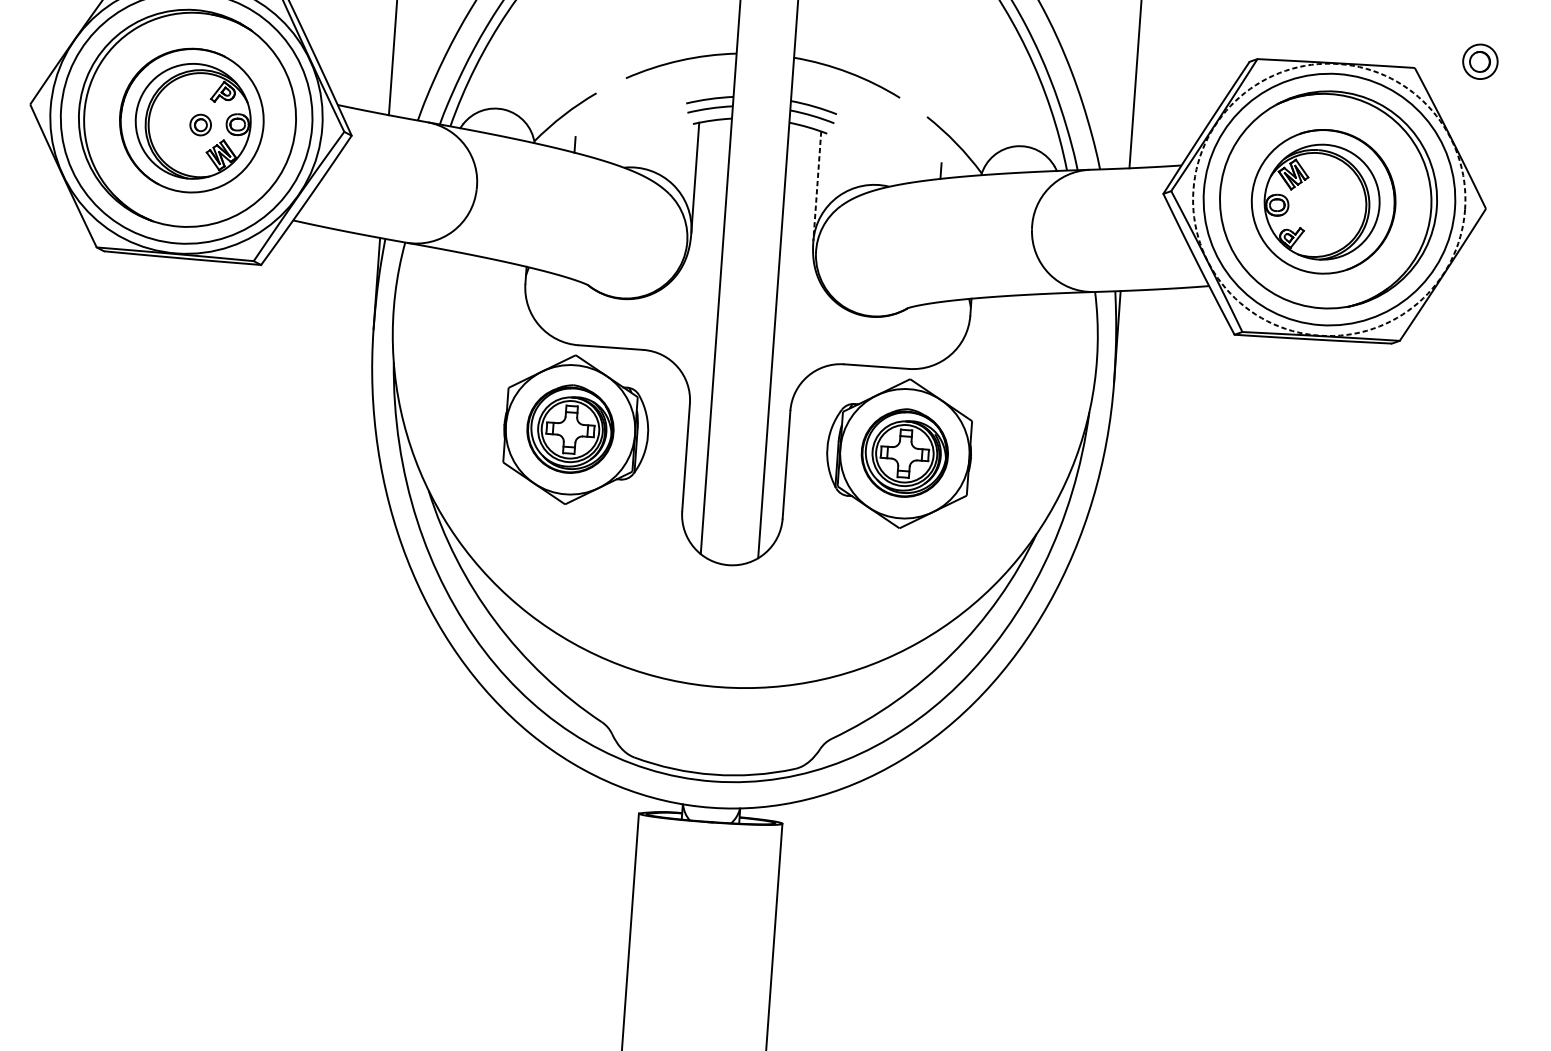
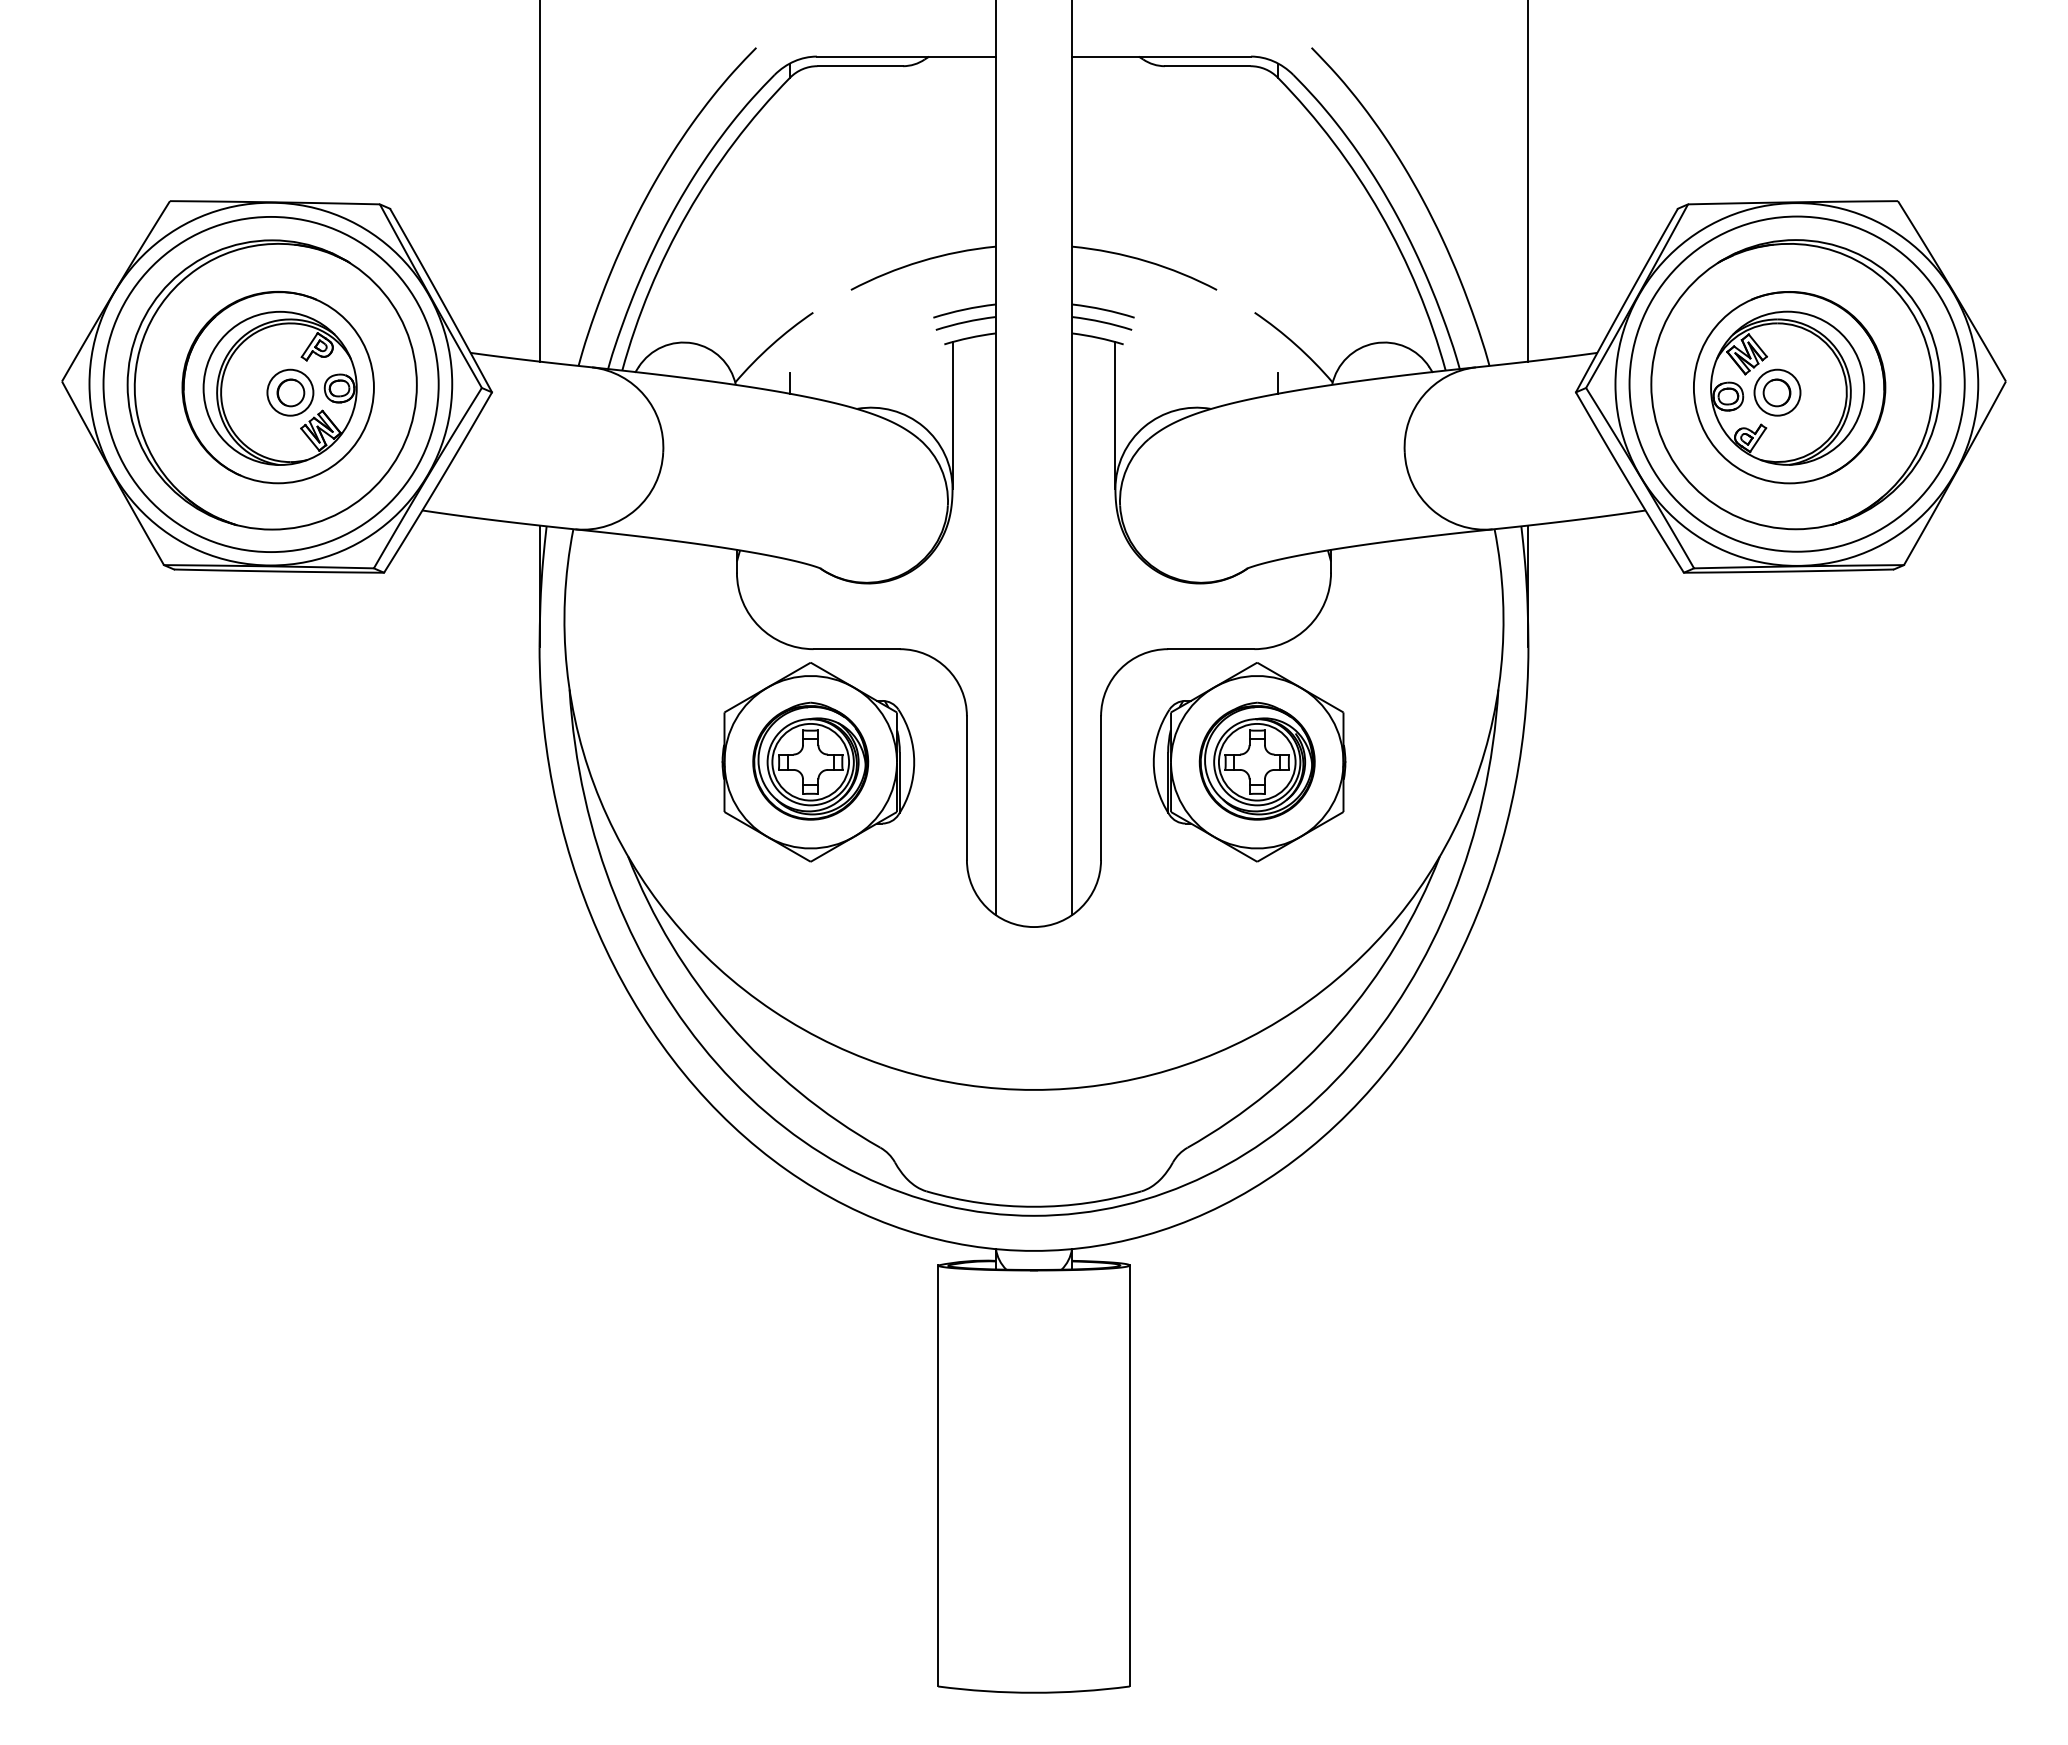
part: (1480, 61) -> (1777, 392), moved
part: (200, 124) -> (290, 392), size x1.67
line: (817, 186) -> (1115, 415), dashed -> solid
circle: (1328, 199) -> (1796, 384), dashed -> solid

